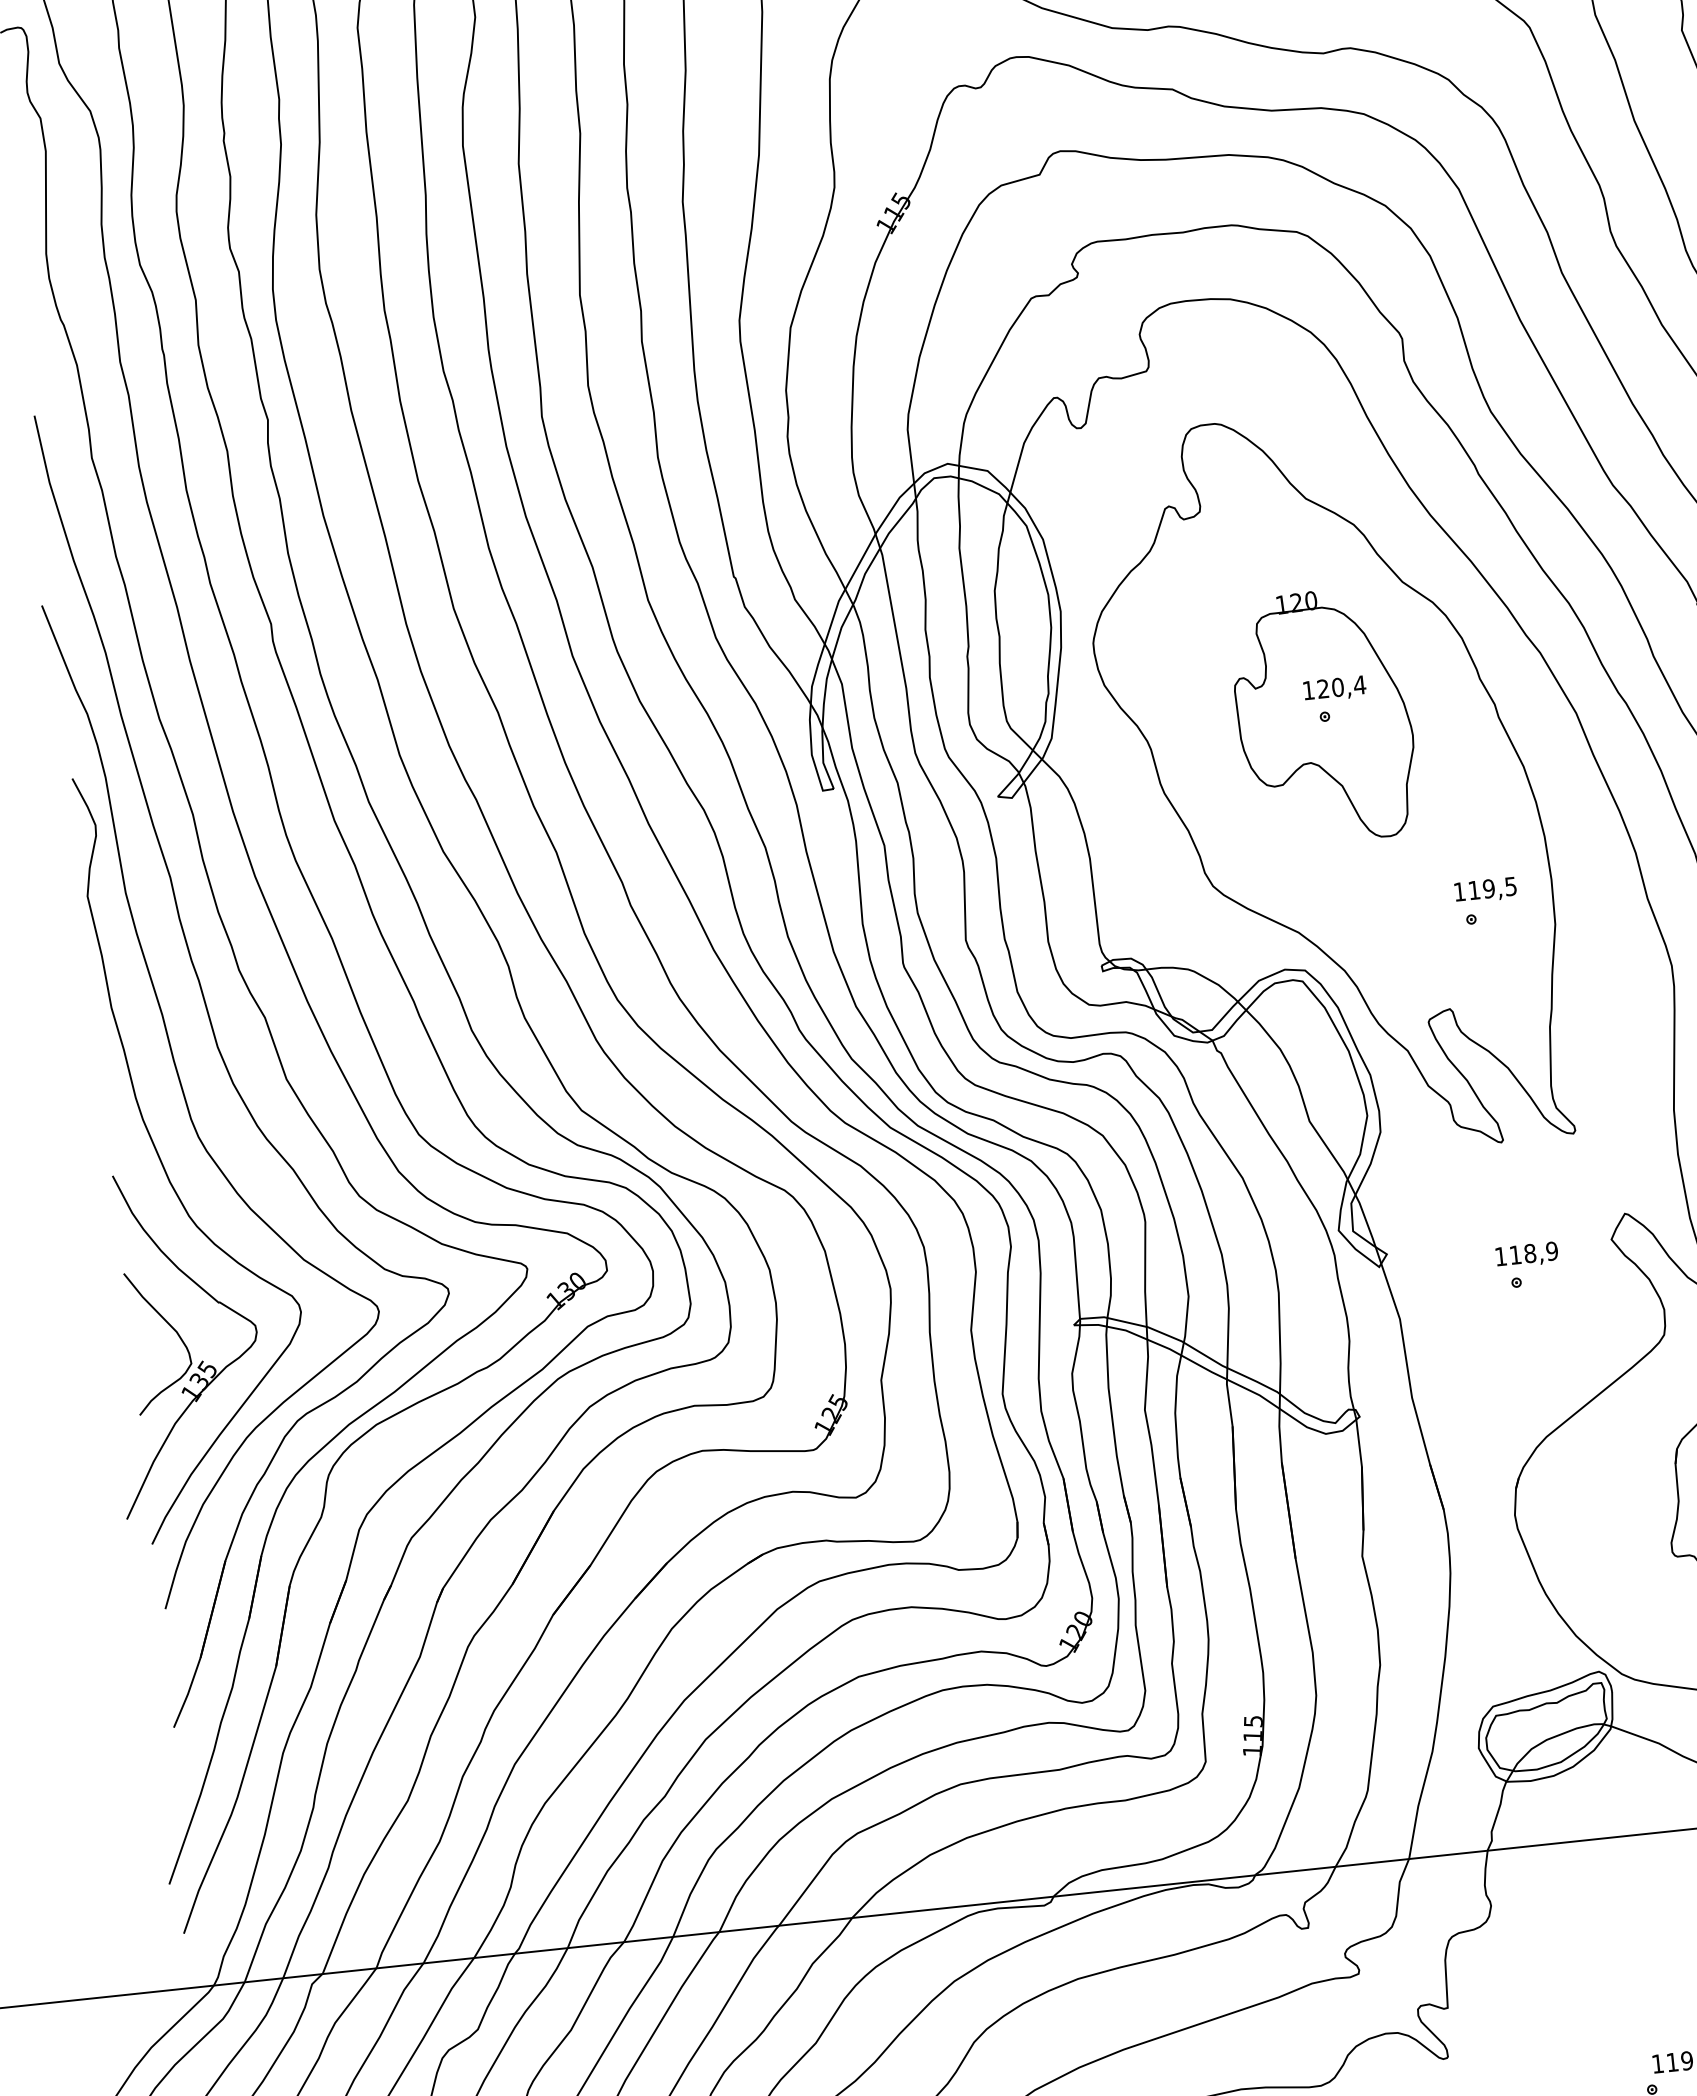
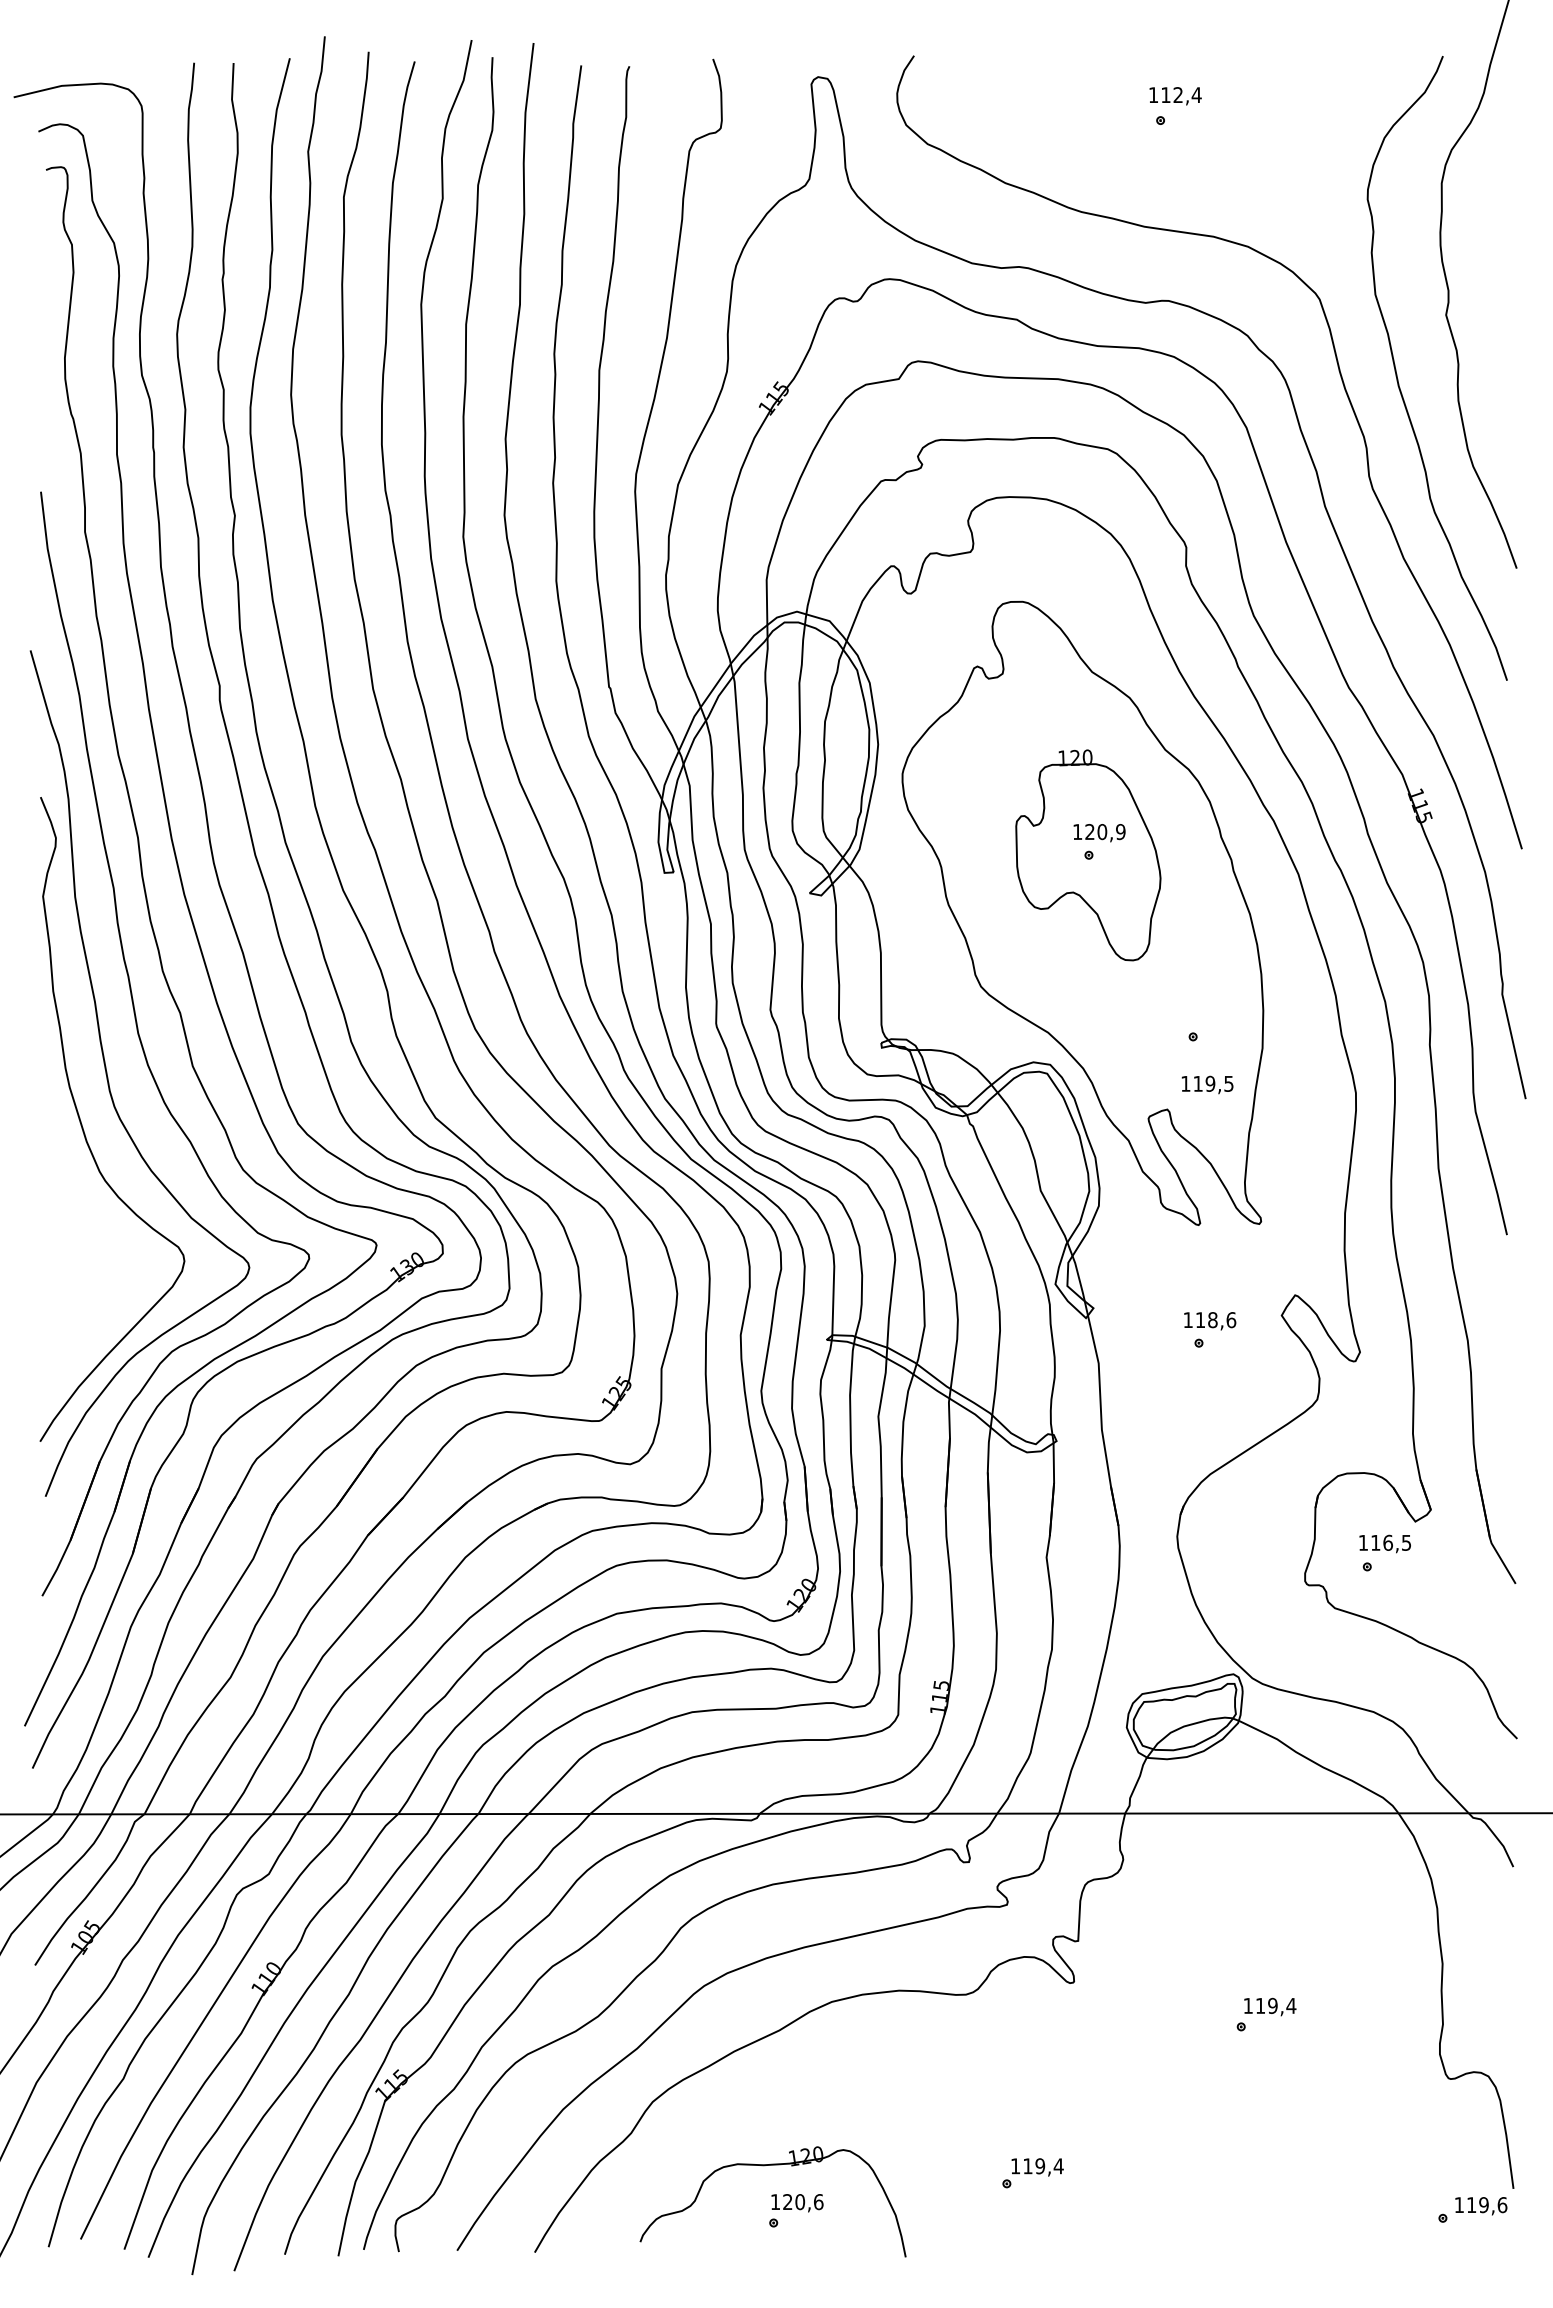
text: (1359, 685) -> (1120, 832), 120,4 -> 120,9
text: (1485, 889) -> (1207, 1084), moved
text: (1552, 1251) -> (1231, 1320), 118,9 -> 118,6
part: (182, 1340) -> (83, 1274), removed

